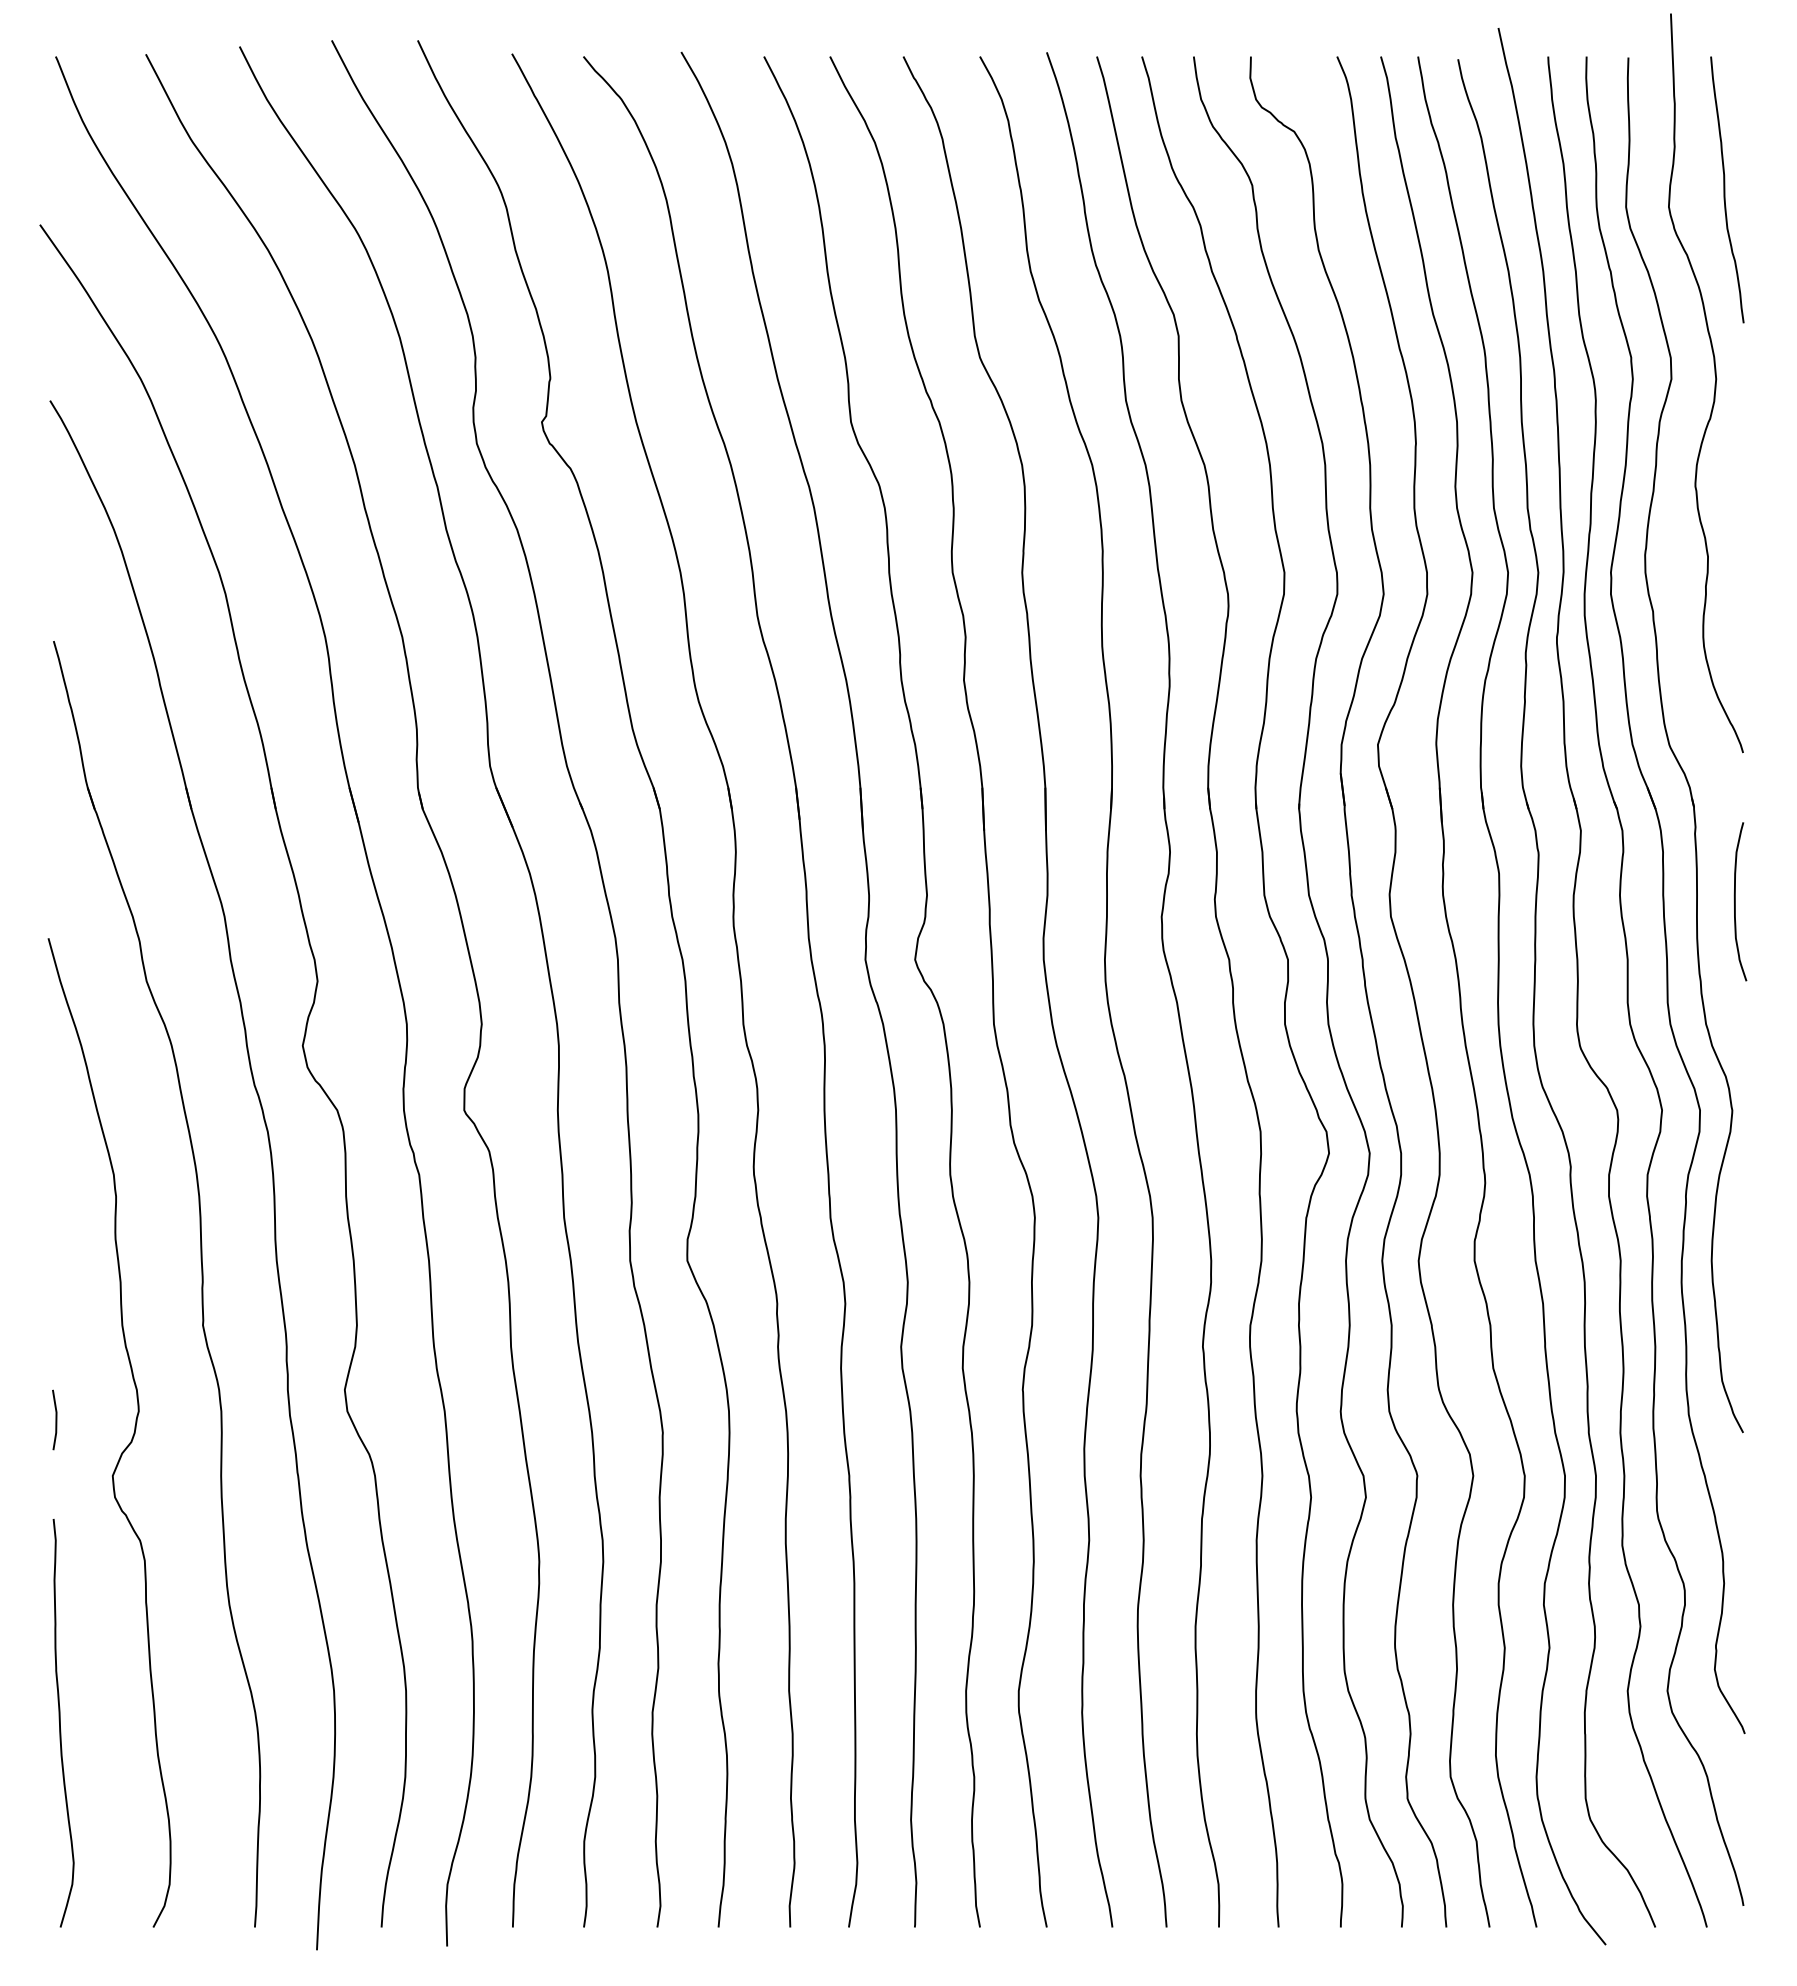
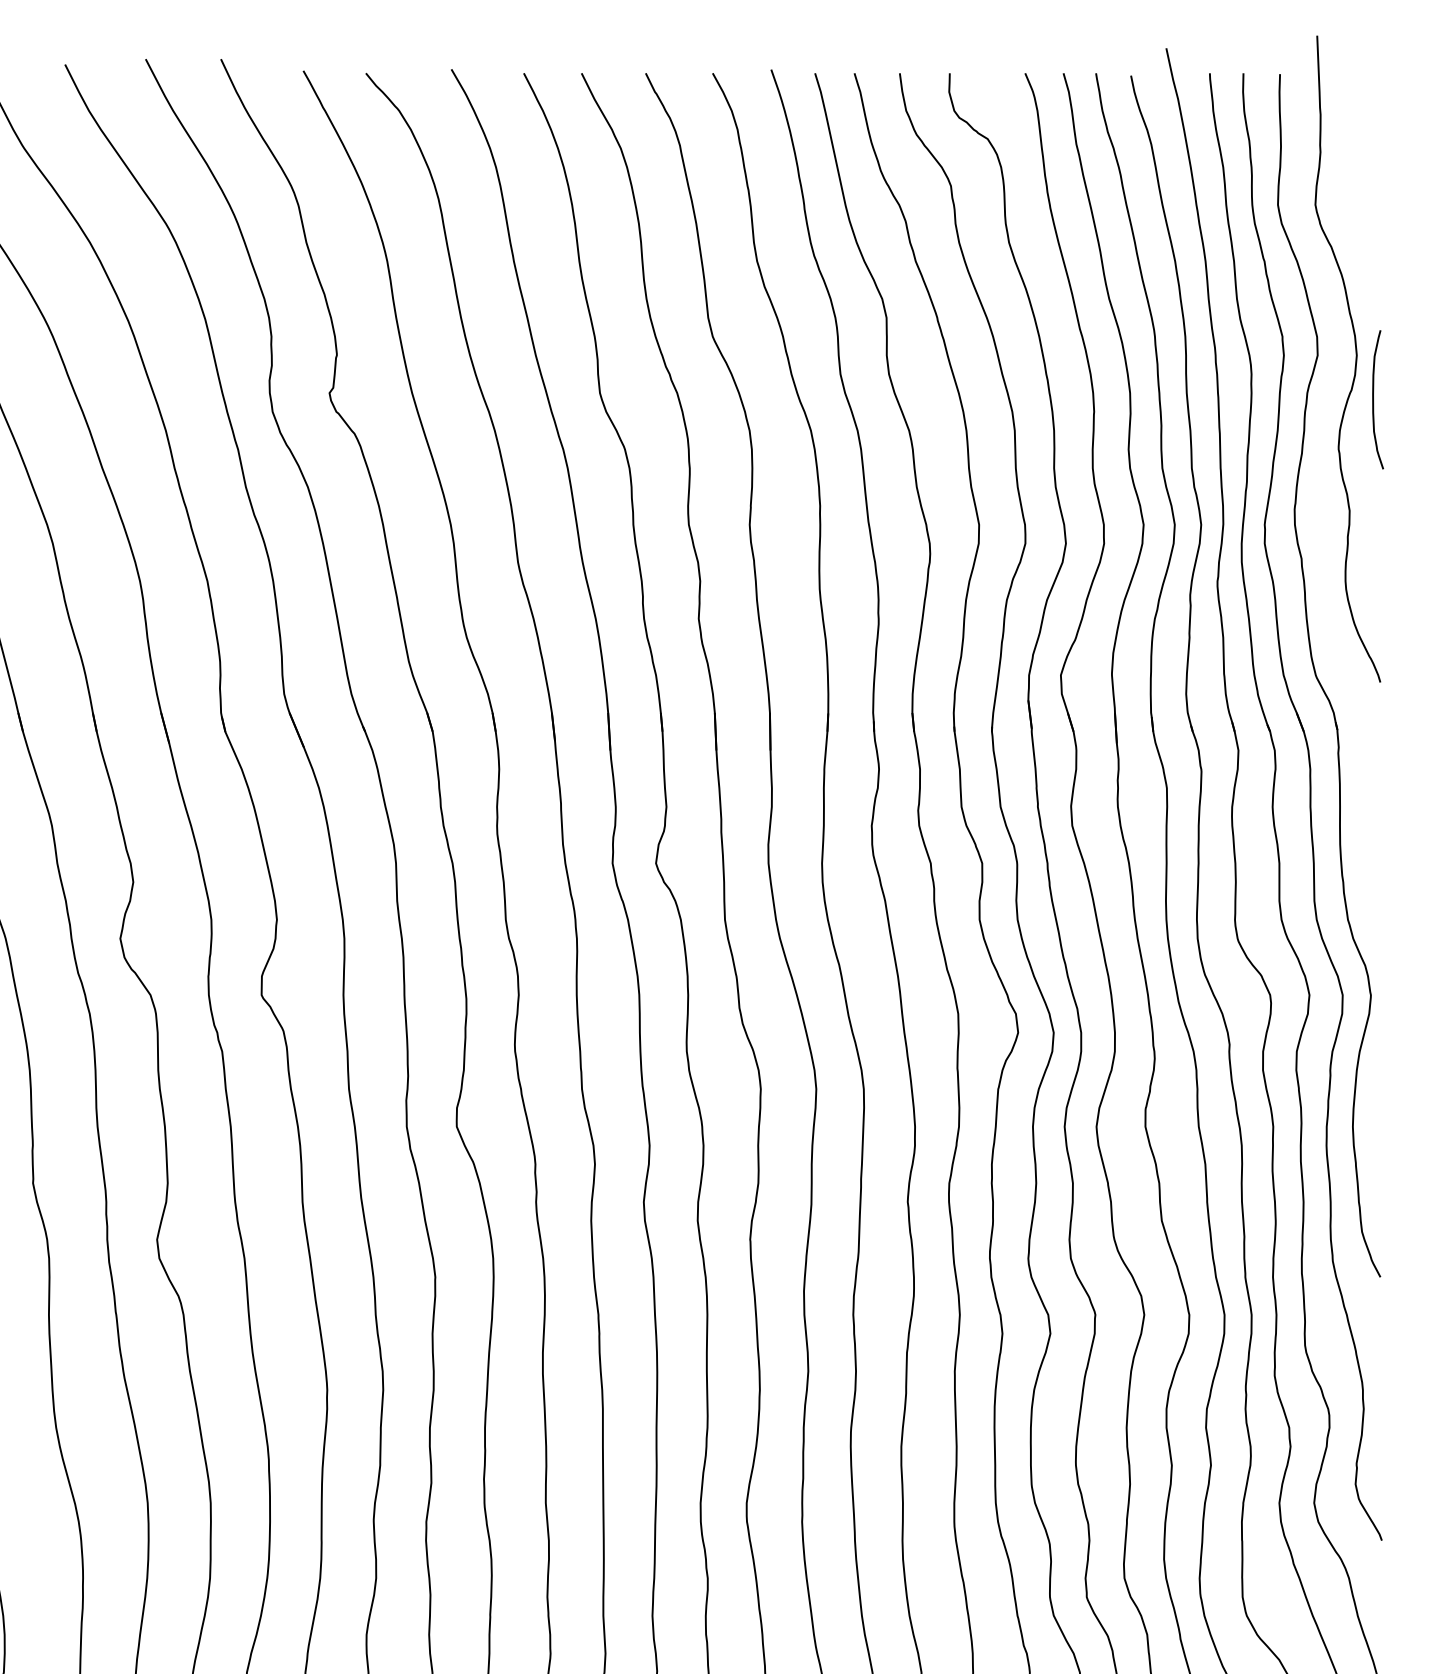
curve: (1725, 189) -> (1364, 189), removed
curve: (1735, 901) -> (1373, 399), moved

